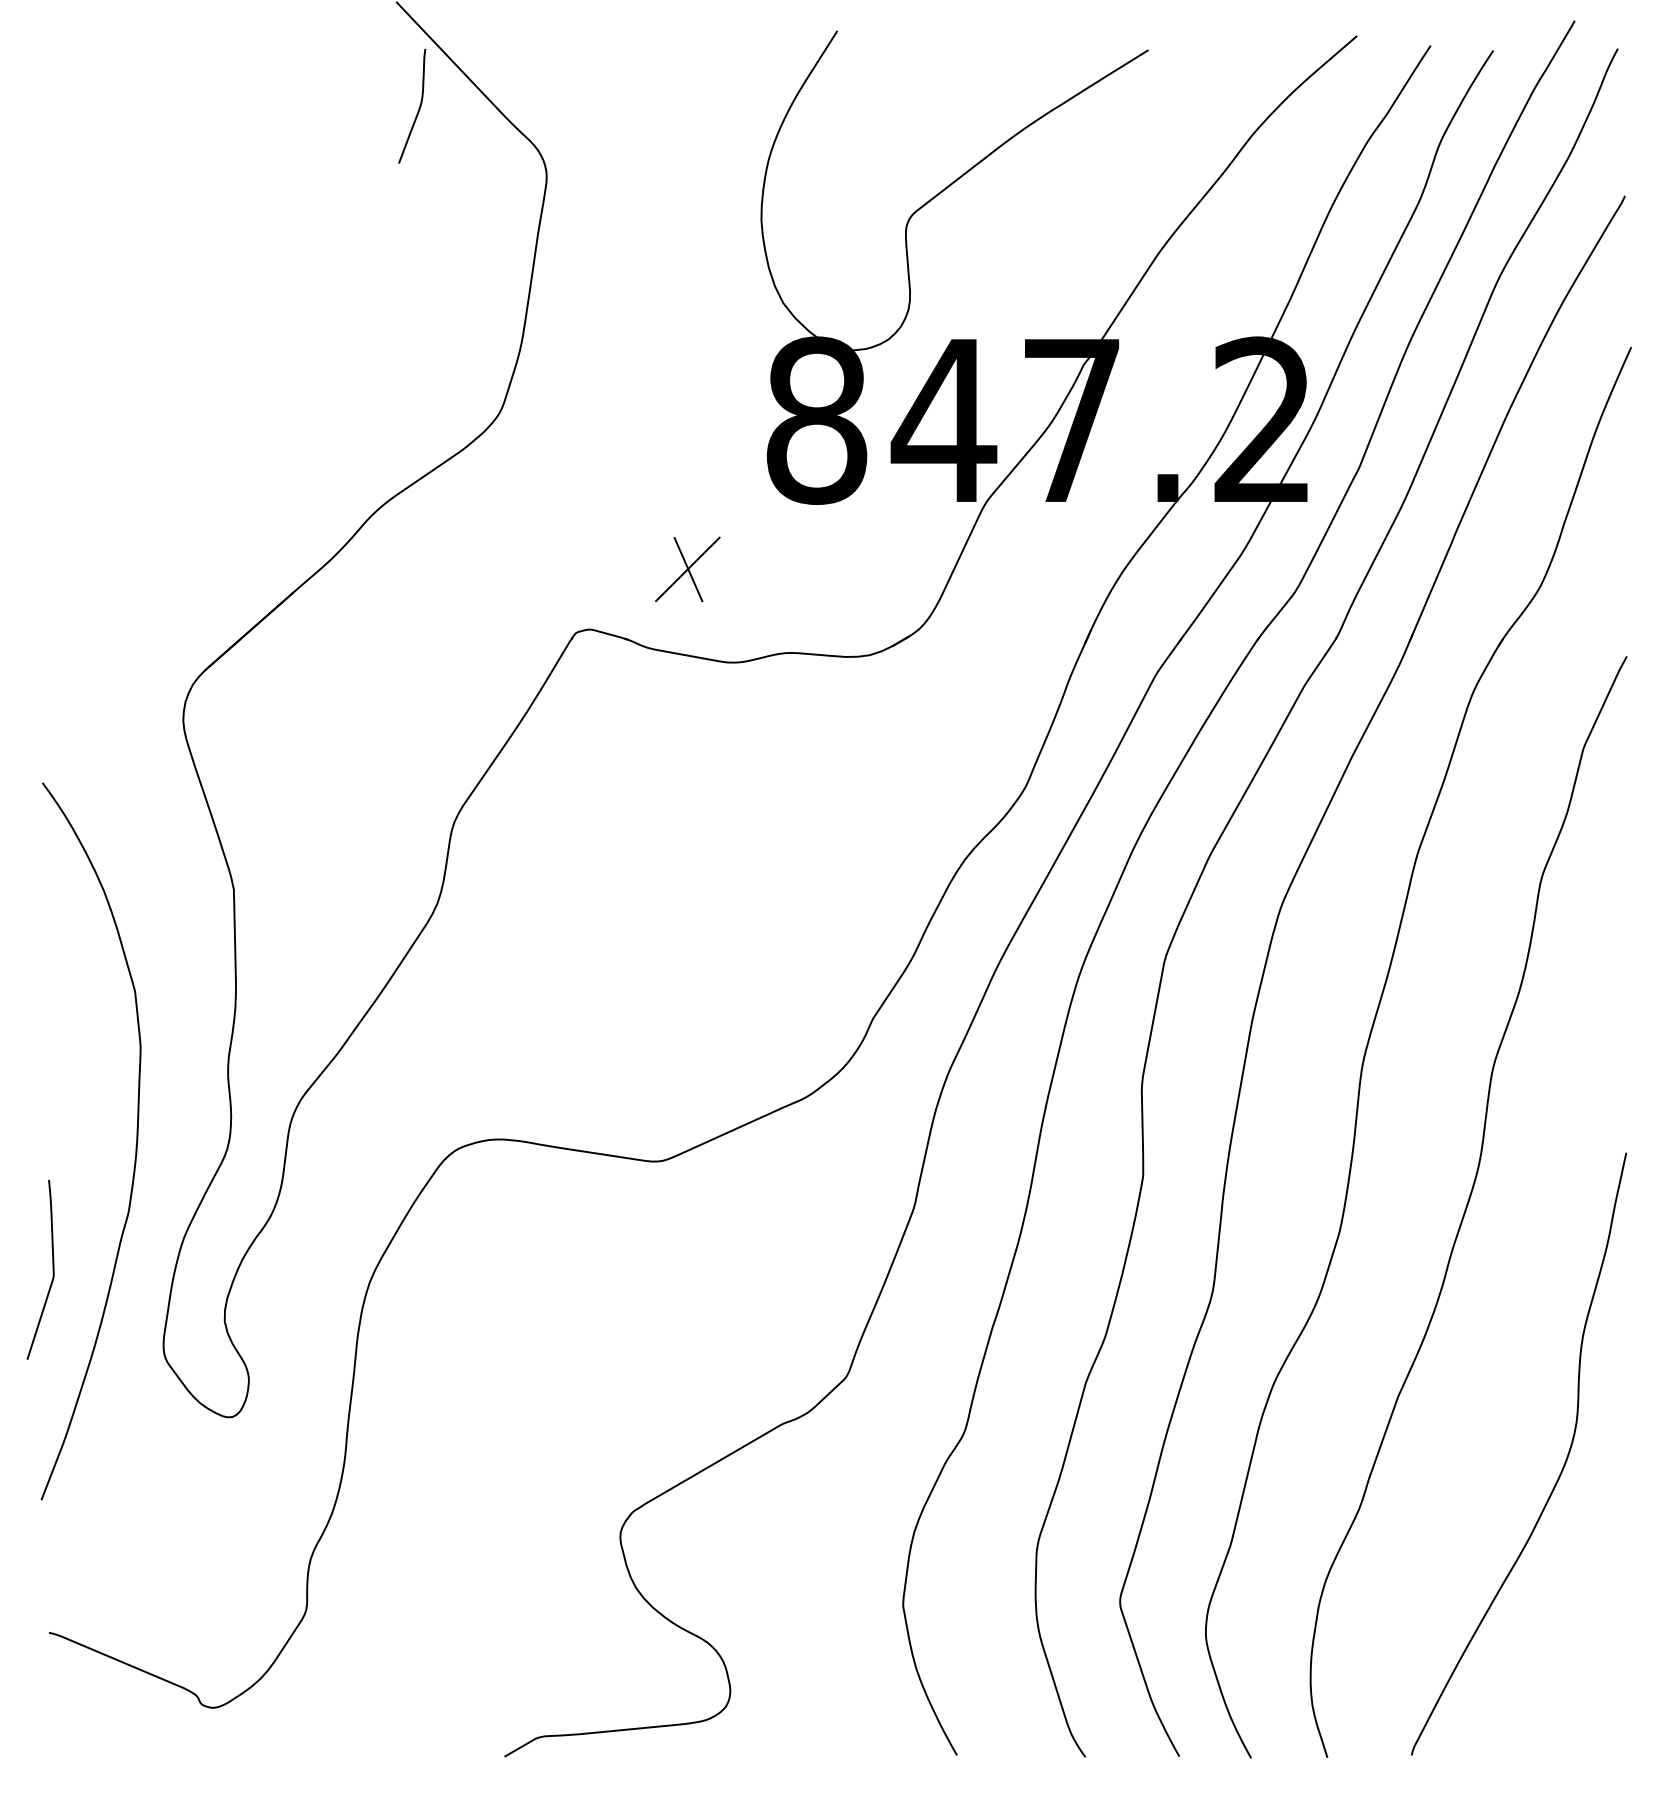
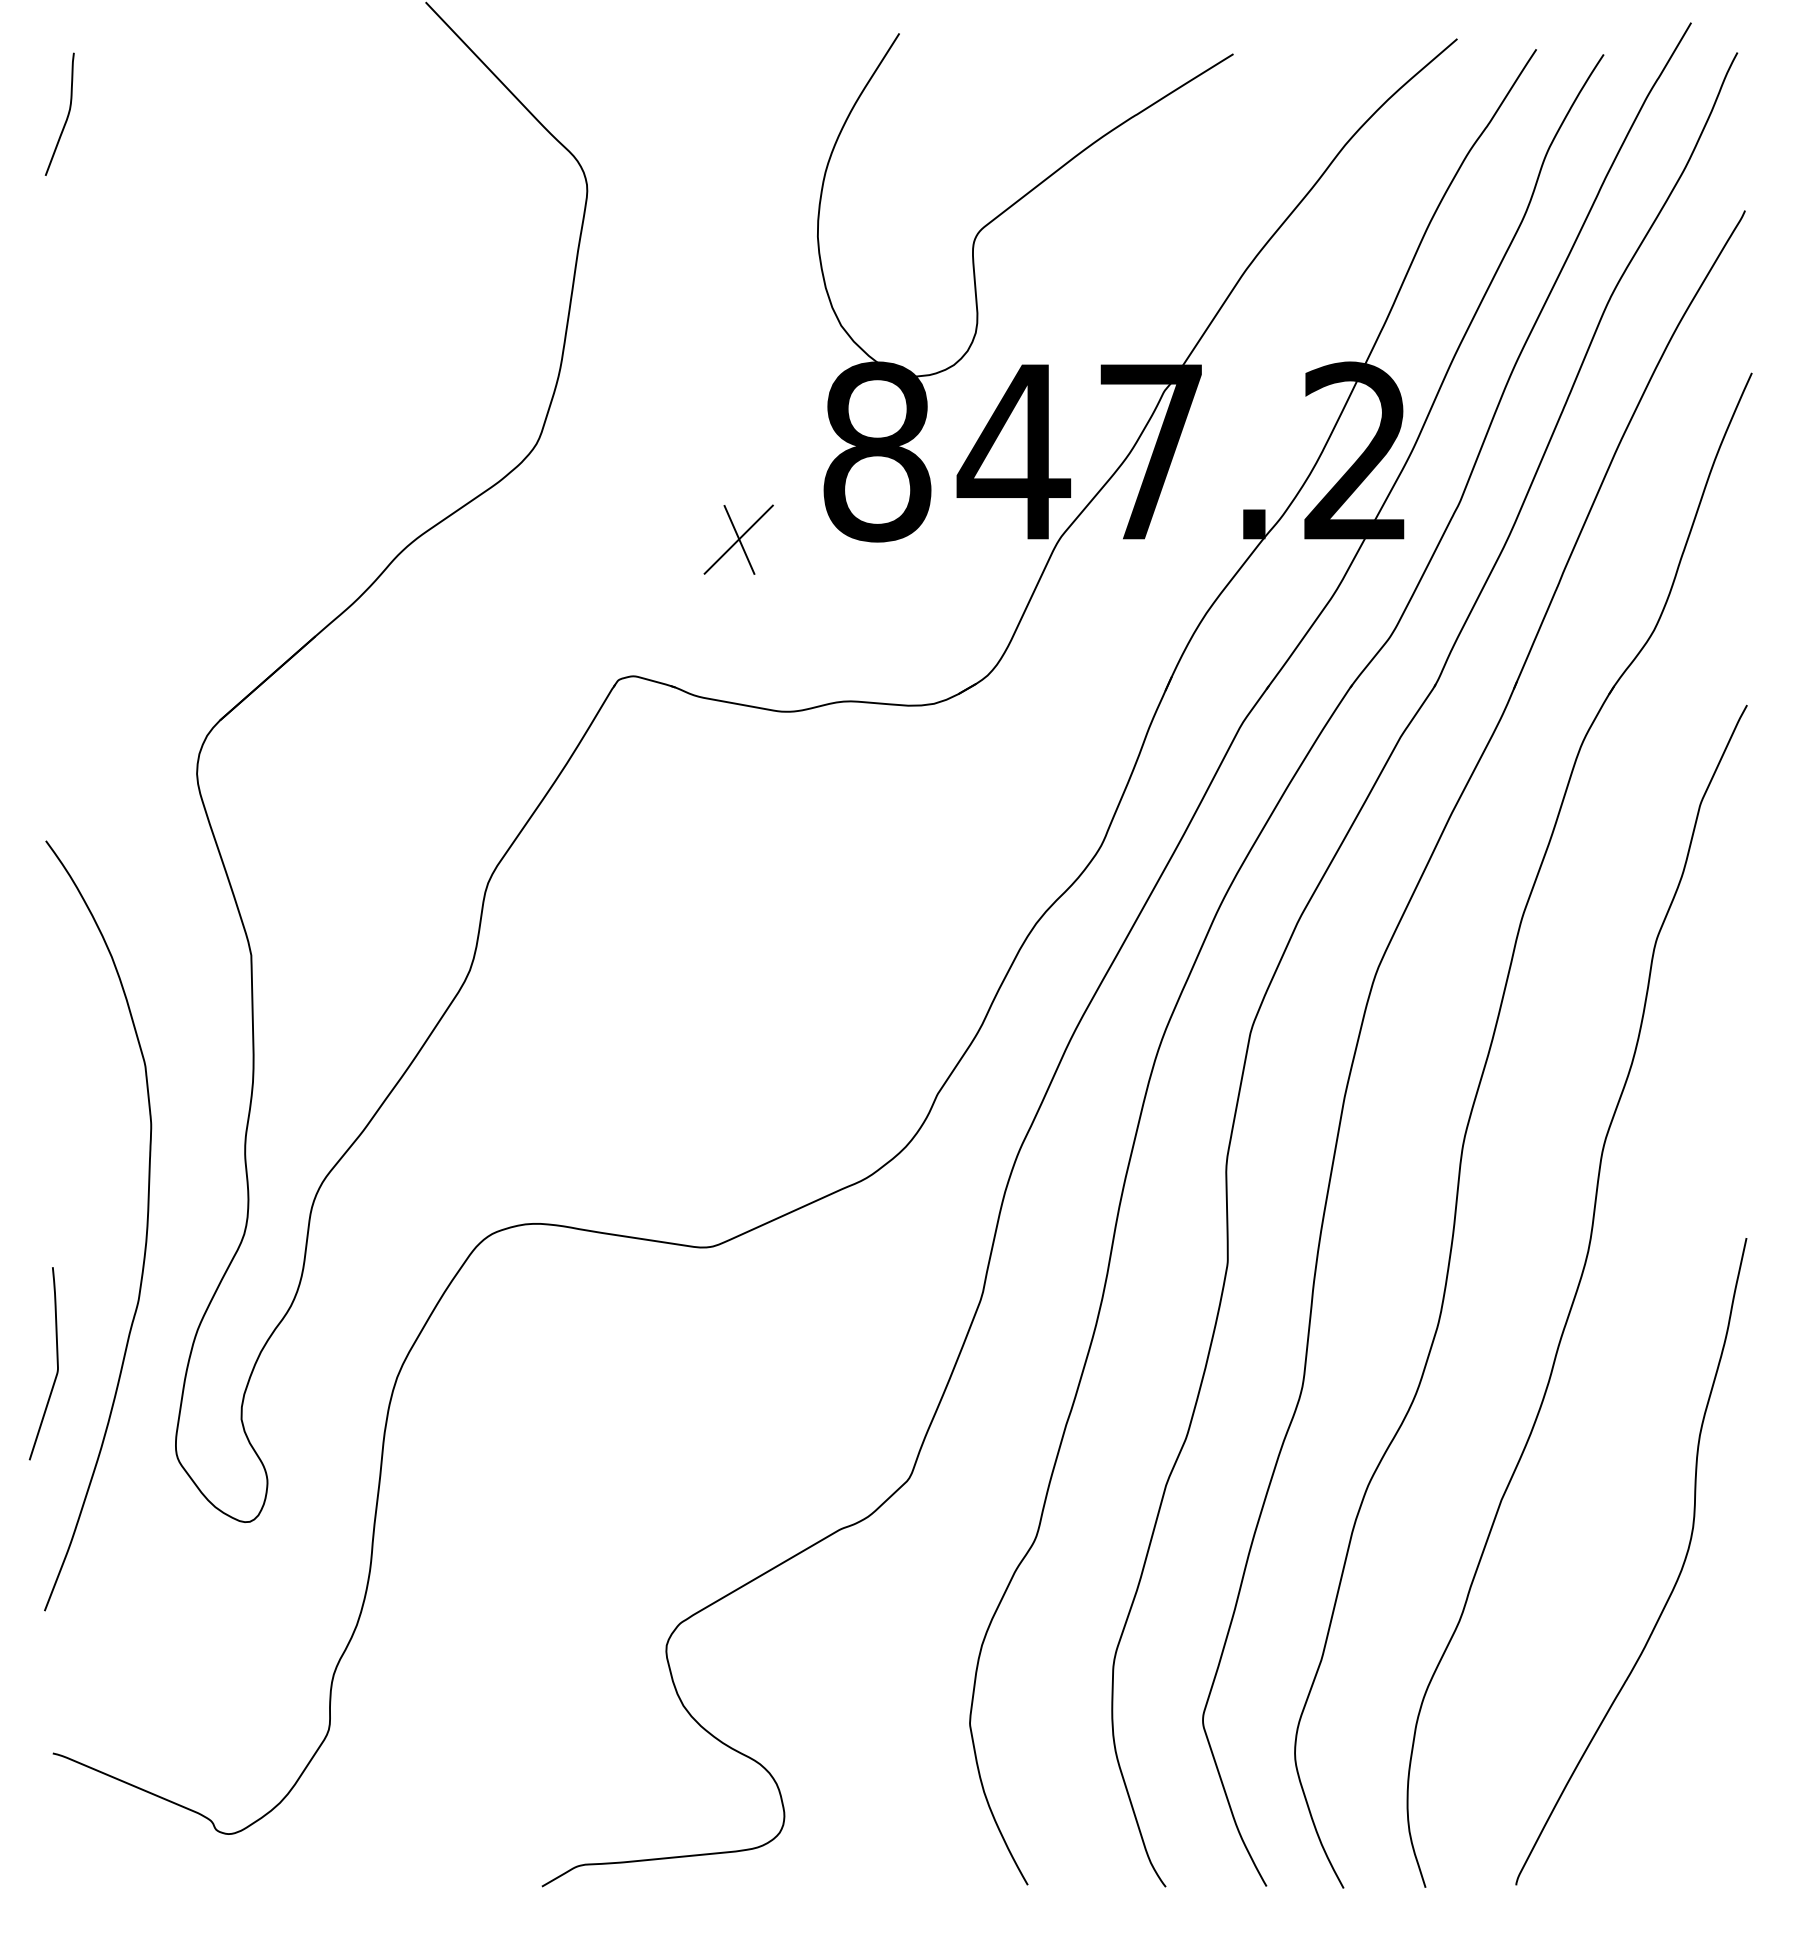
curve: (419, 106) -> (67, 114), moved
part: (687, 569) -> (738, 539), moved

